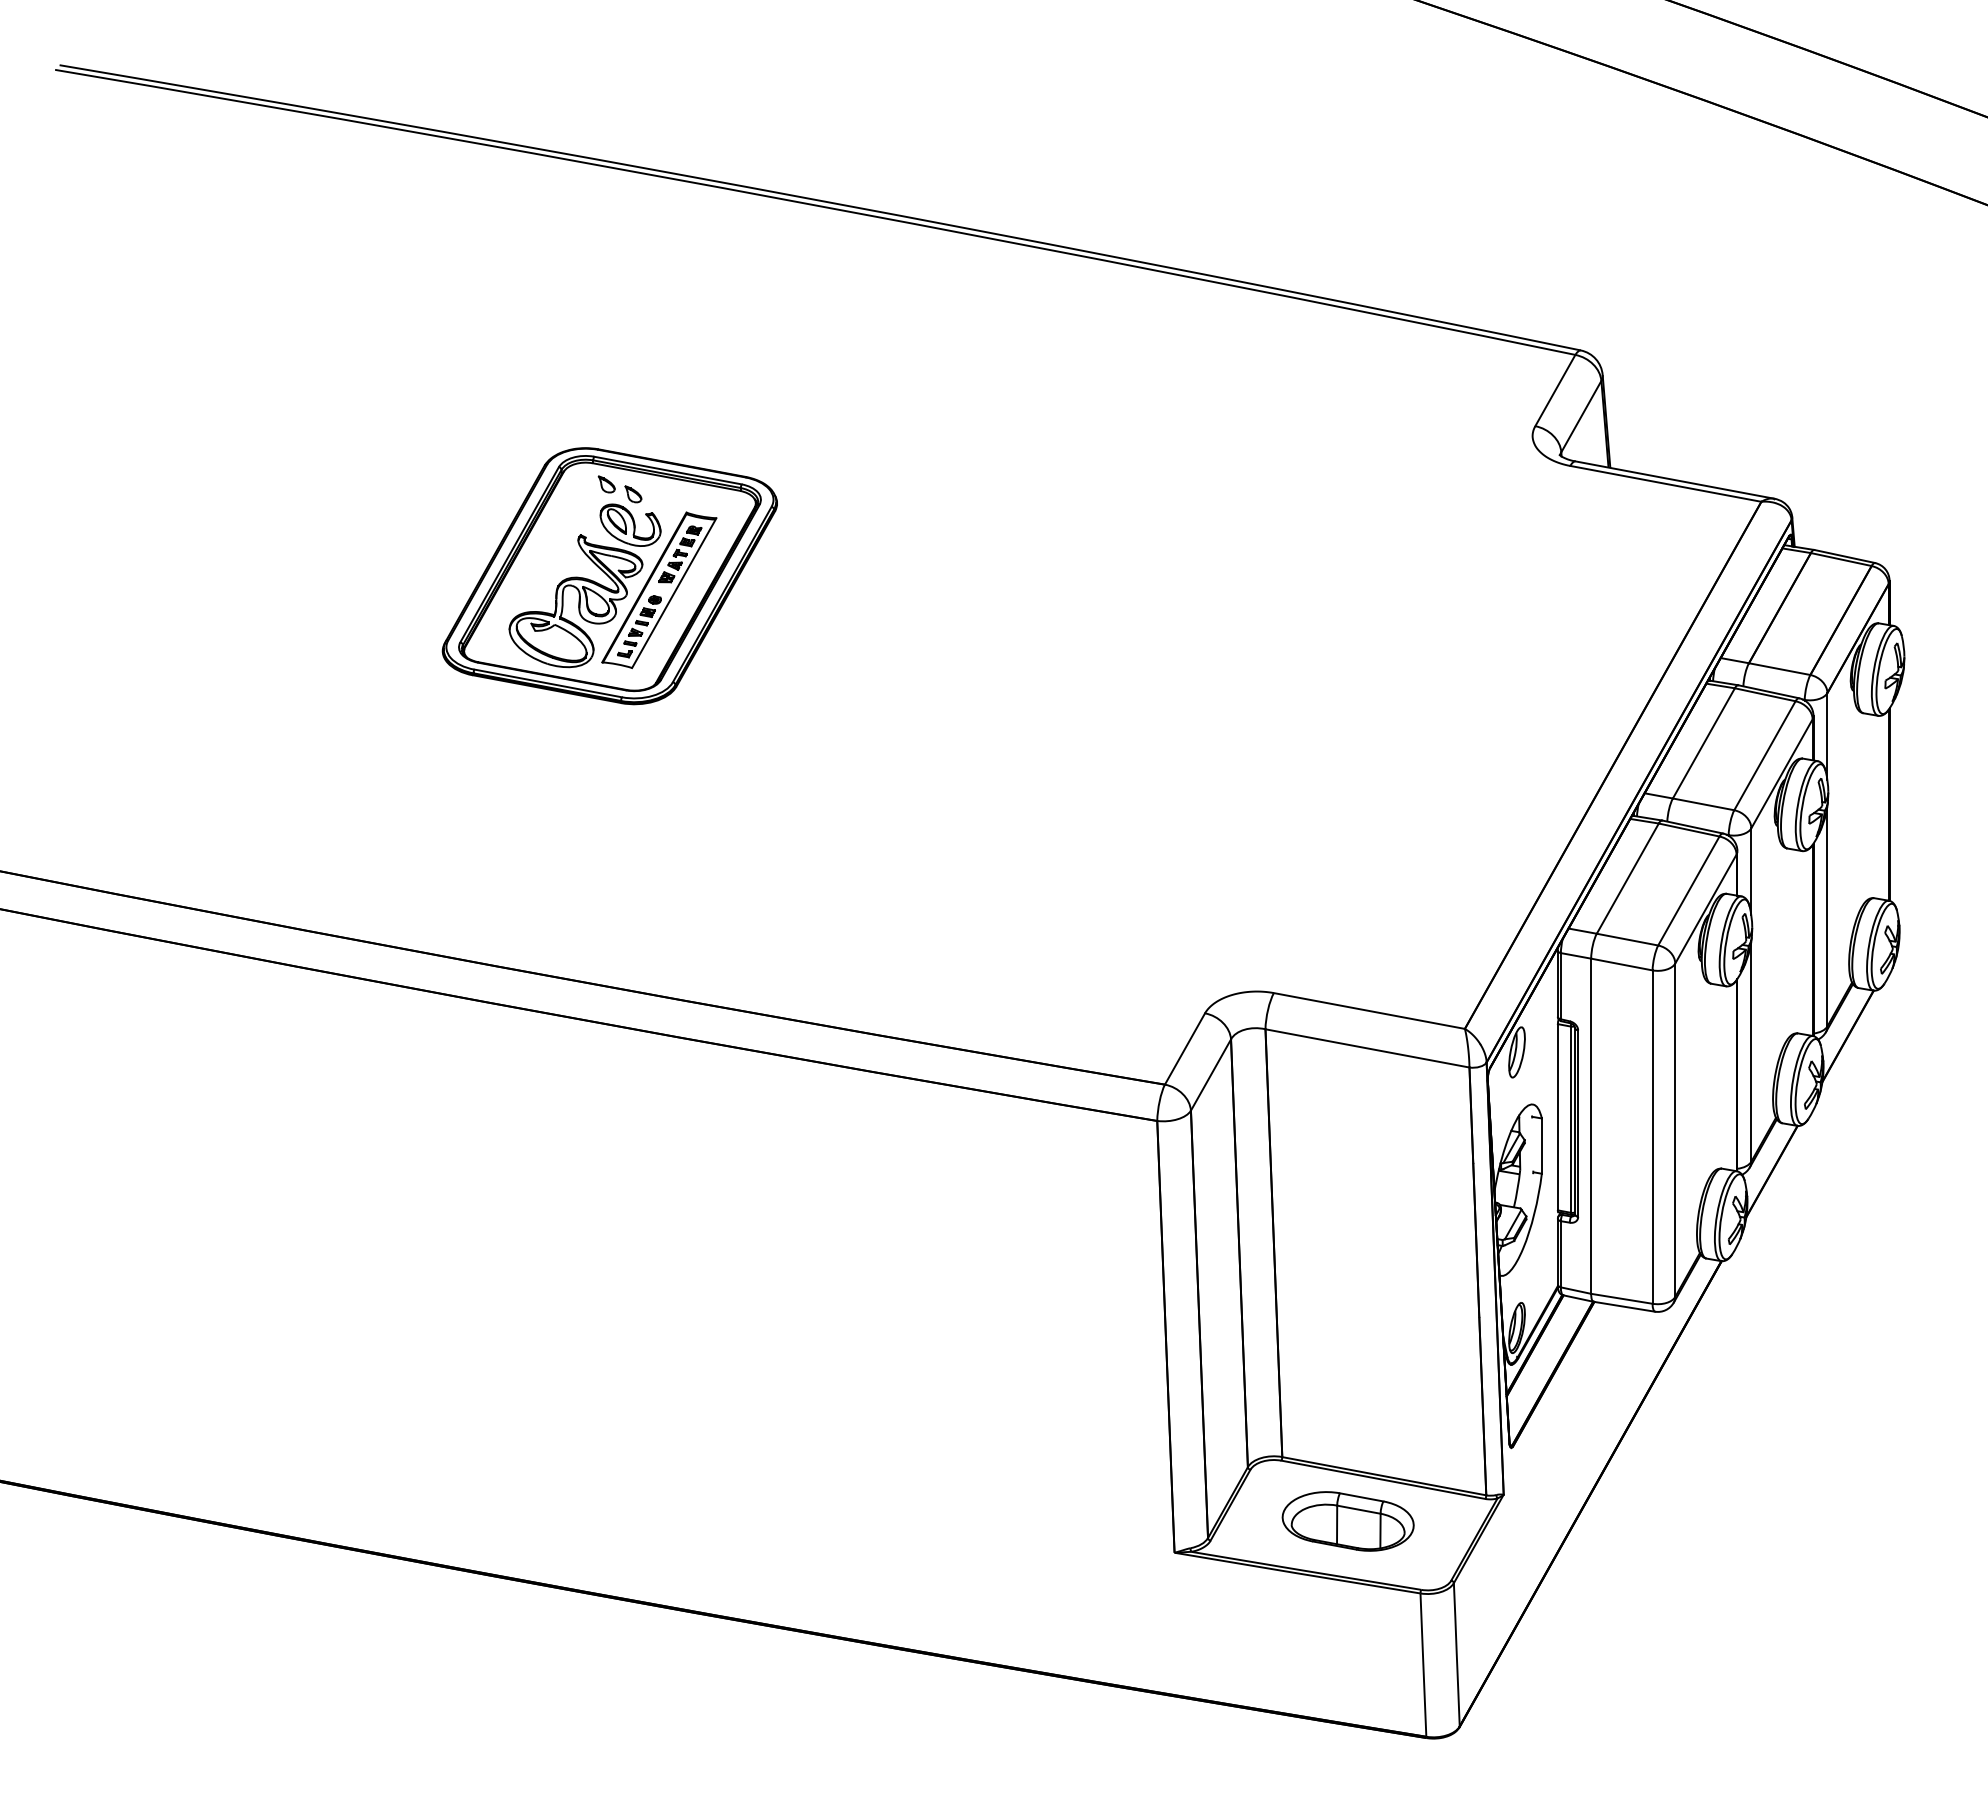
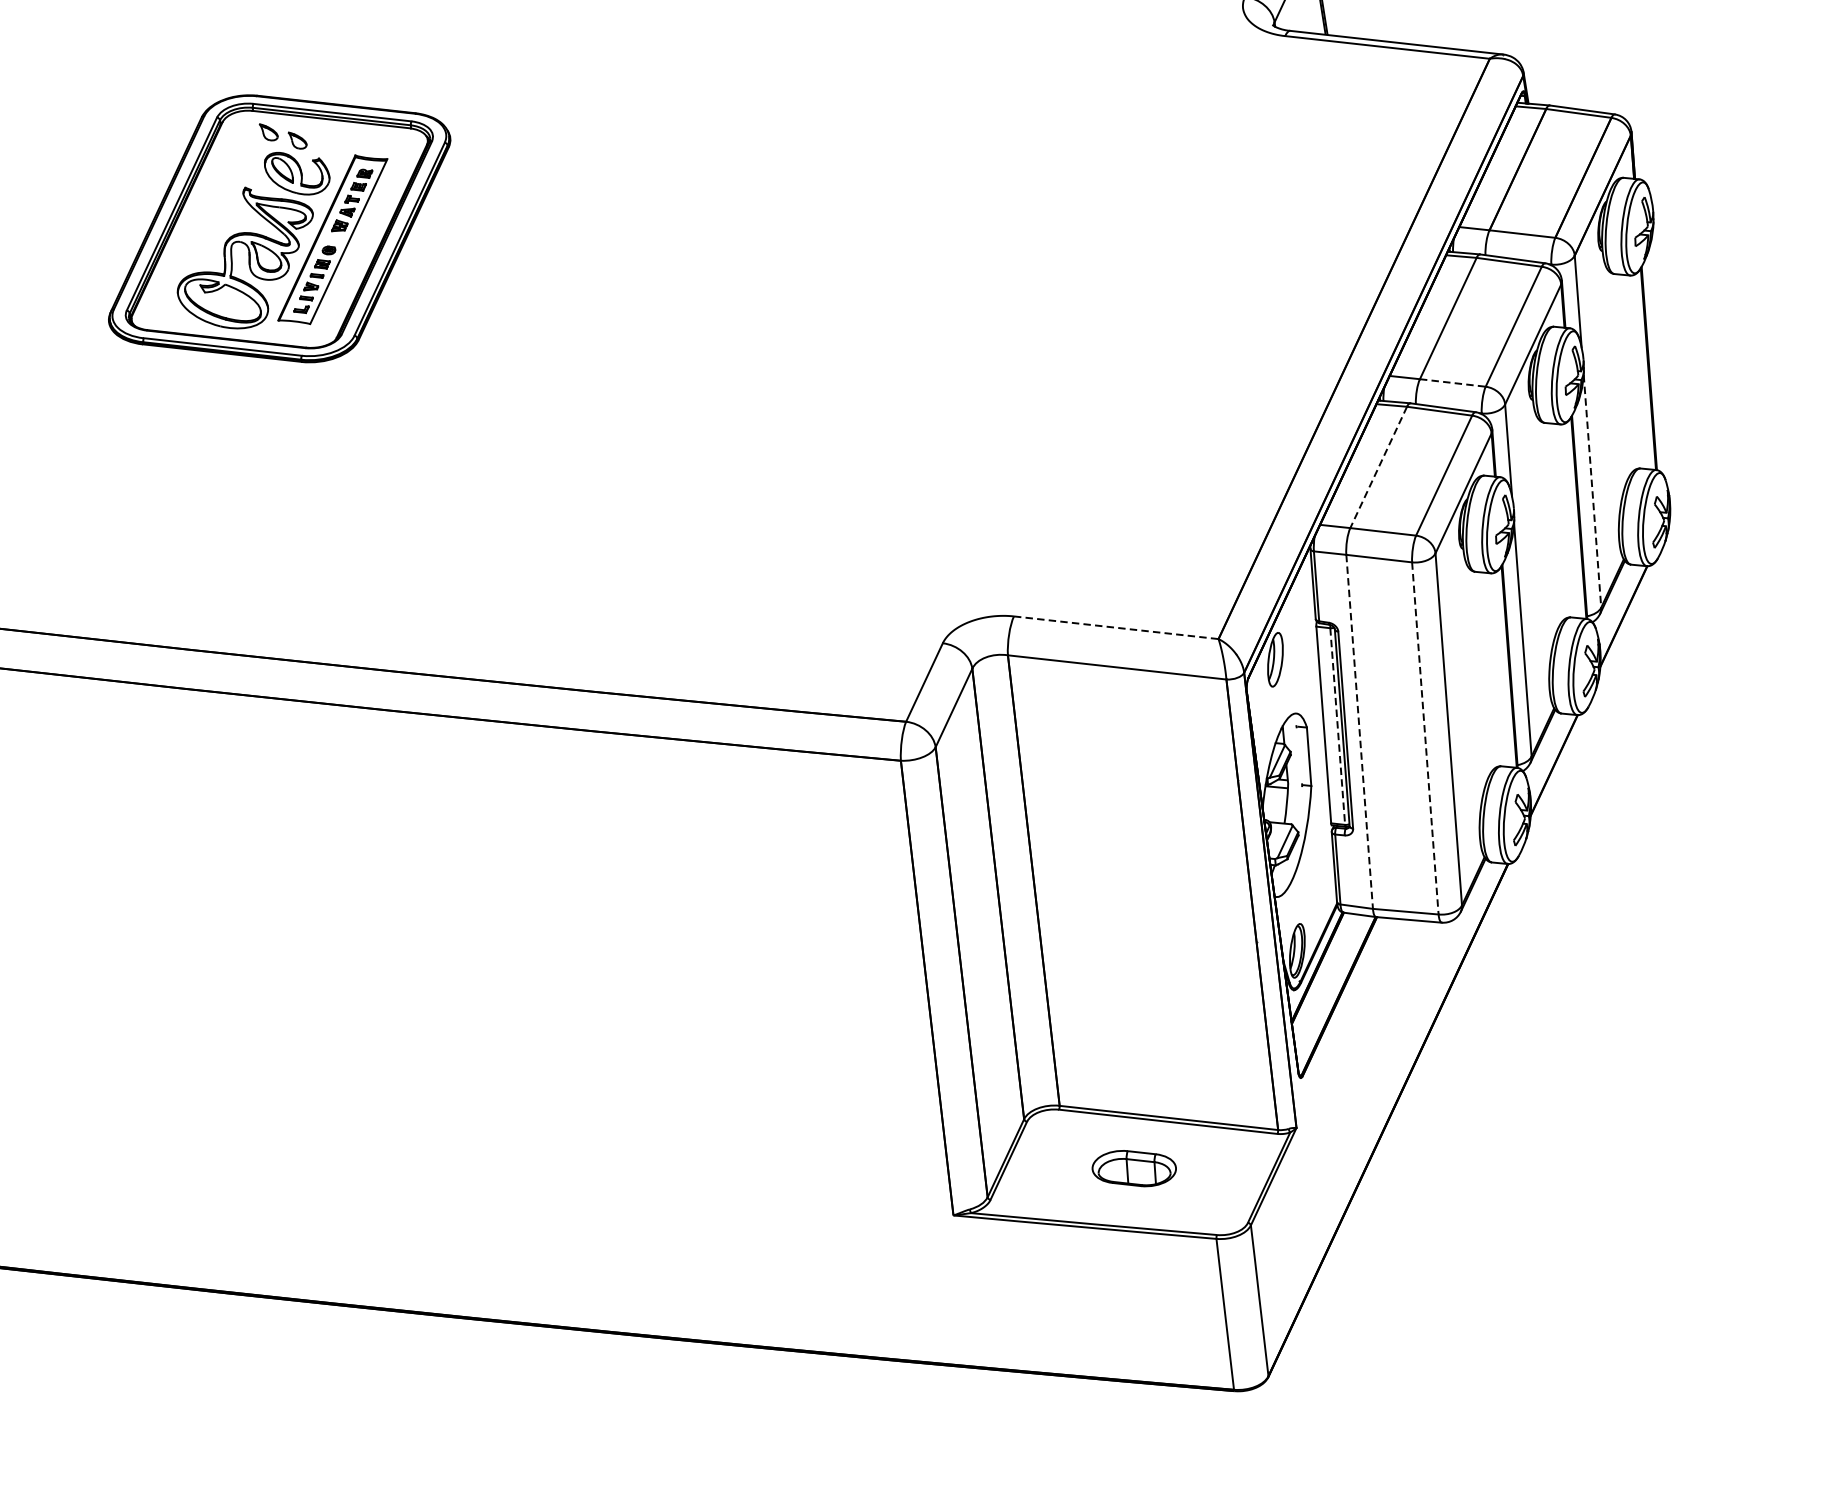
line: (1704, 804) -> (1453, 383), solid -> dashed
line: (1627, 879) -> (1378, 468), solid -> dashed
line: (1827, 916) -> (1592, 491), solid -> dashed
line: (1369, 1011) -> (1116, 628), solid -> dashed
line: (1570, 1120) -> (1337, 727), solid -> dashed
line: (1591, 1126) -> (1360, 732), solid -> dashed
line: (1652, 1137) -> (1425, 738), solid -> dashed
part: (1347, 1521) -> (1133, 1168), size x0.6

